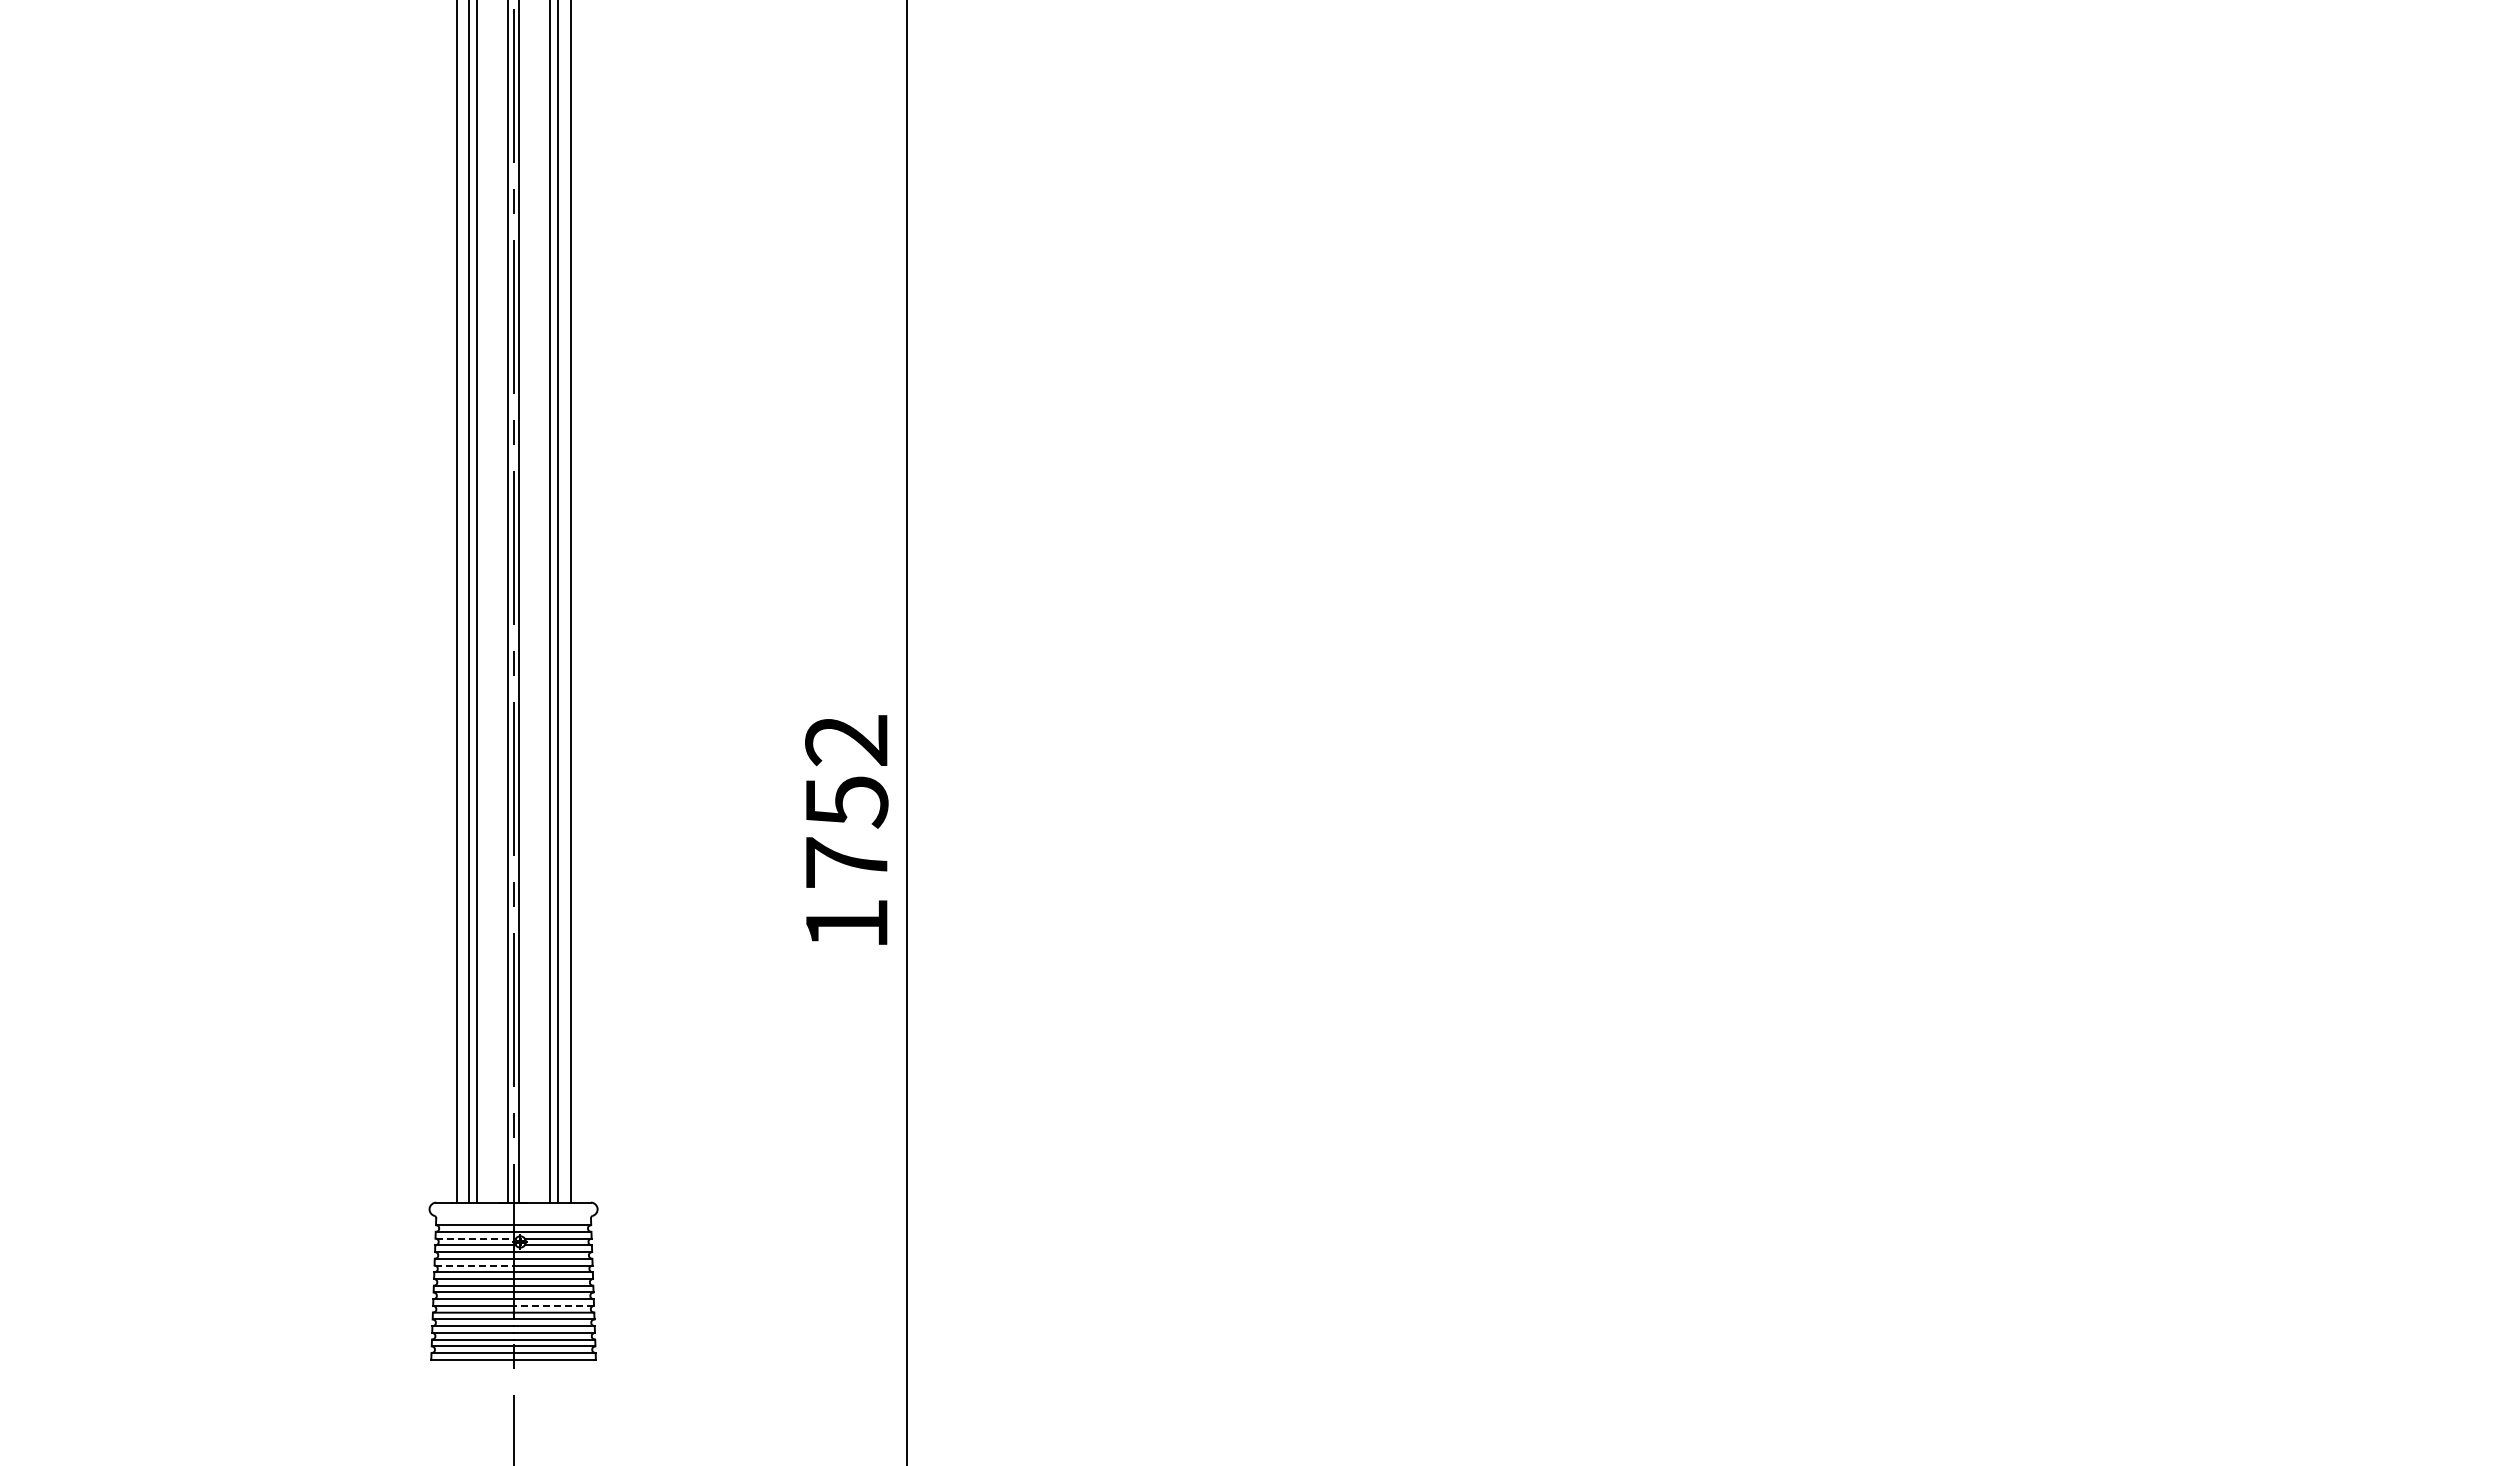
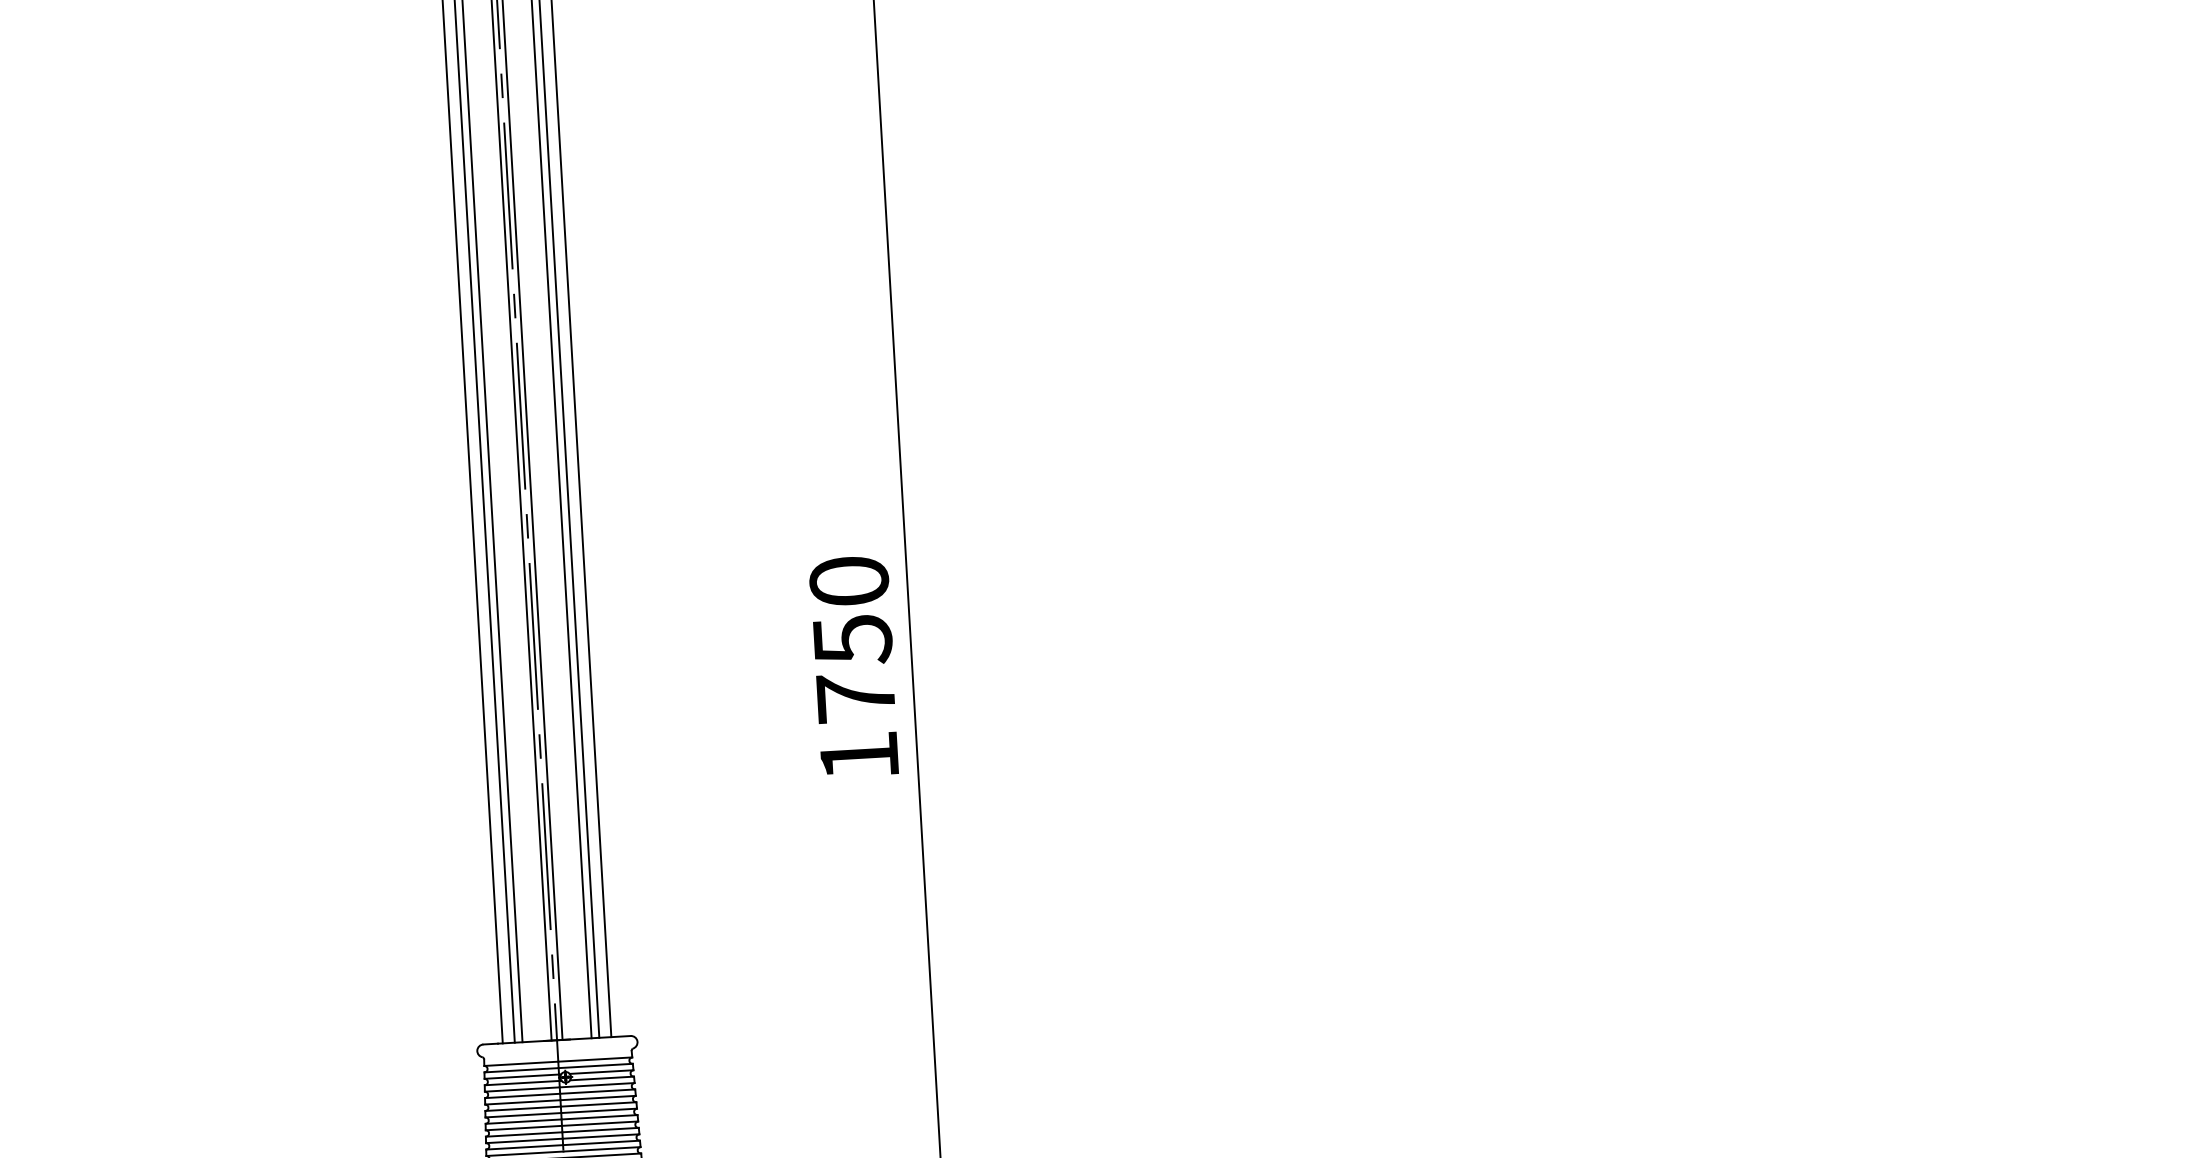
text: (846, 740) -> (848, 581), 1752 -> 1750
line: (475, 1238) -> (522, 1076), dashed -> solid
line: (474, 1265) -> (523, 1102), dashed -> solid
line: (553, 1305) -> (600, 1136), dashed -> solid

